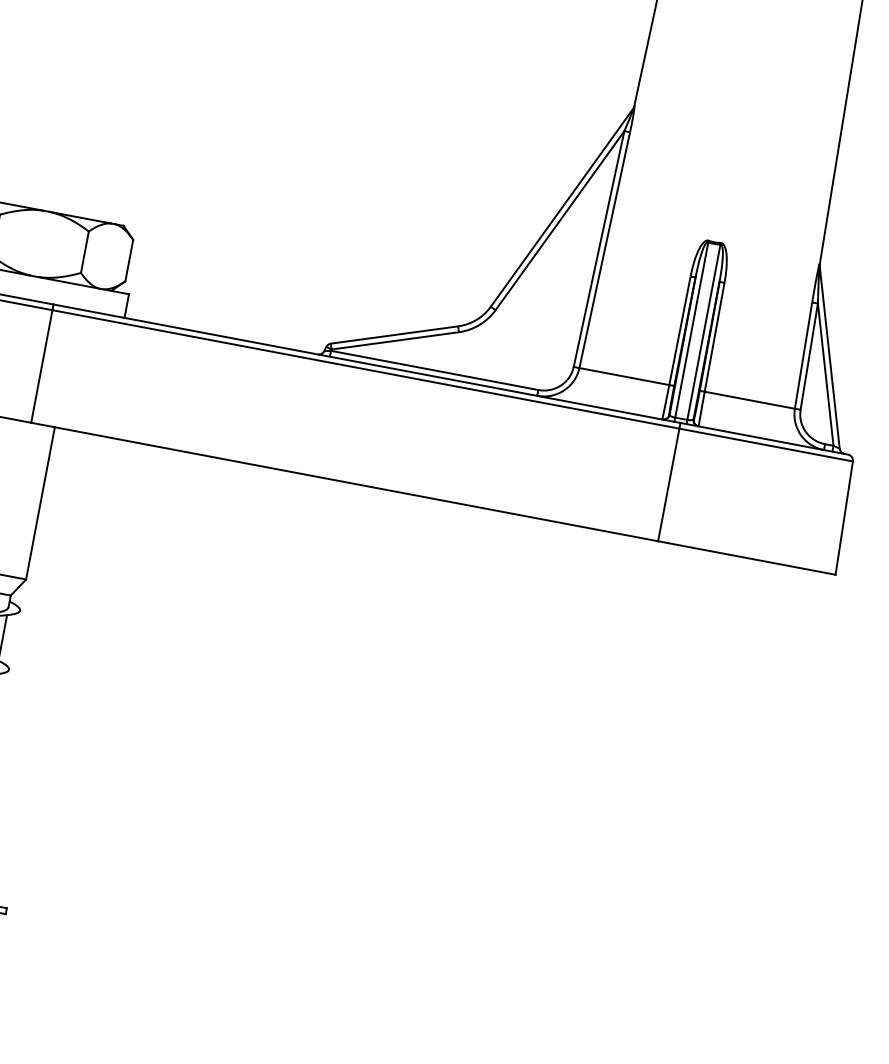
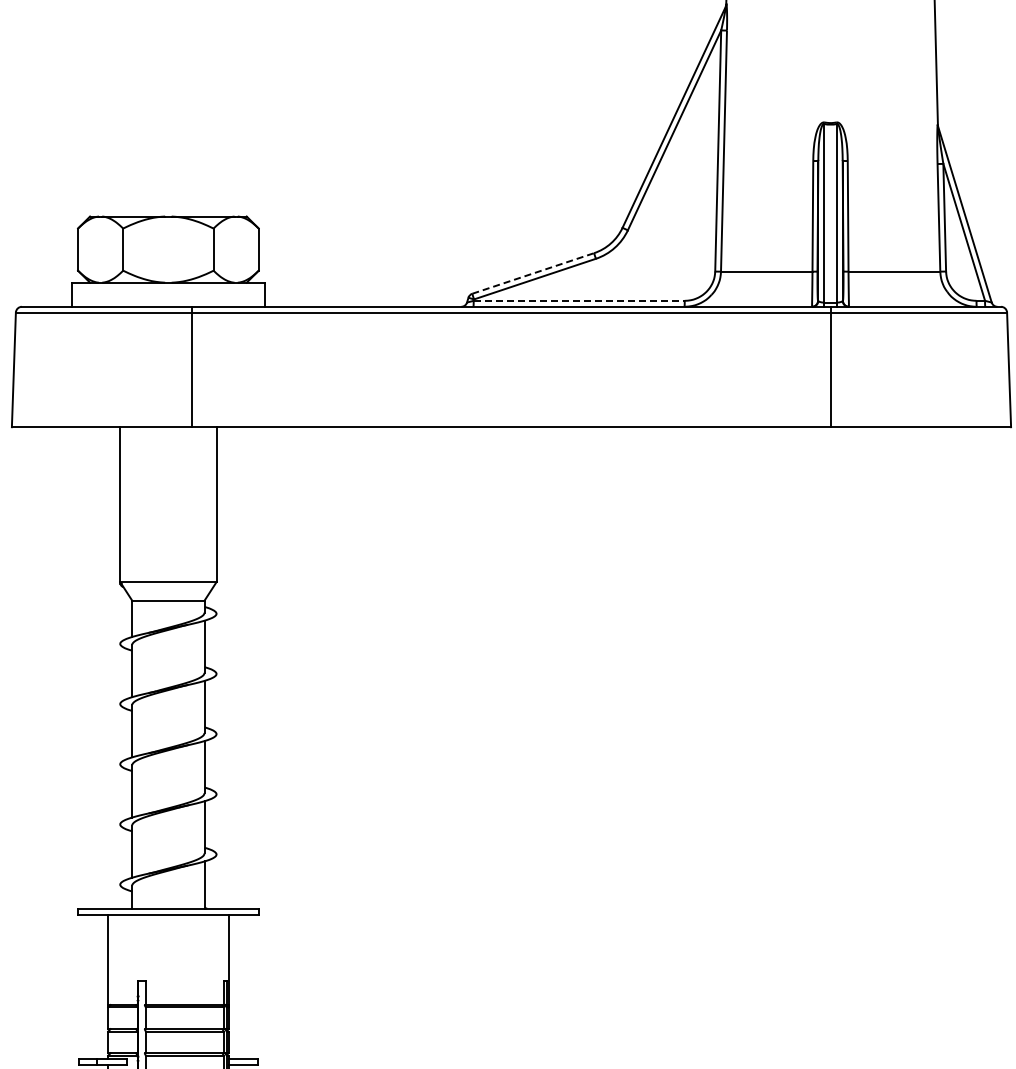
line: (394, 335) -> (533, 273), solid -> dashed
line: (435, 370) -> (579, 300), solid -> dashed

